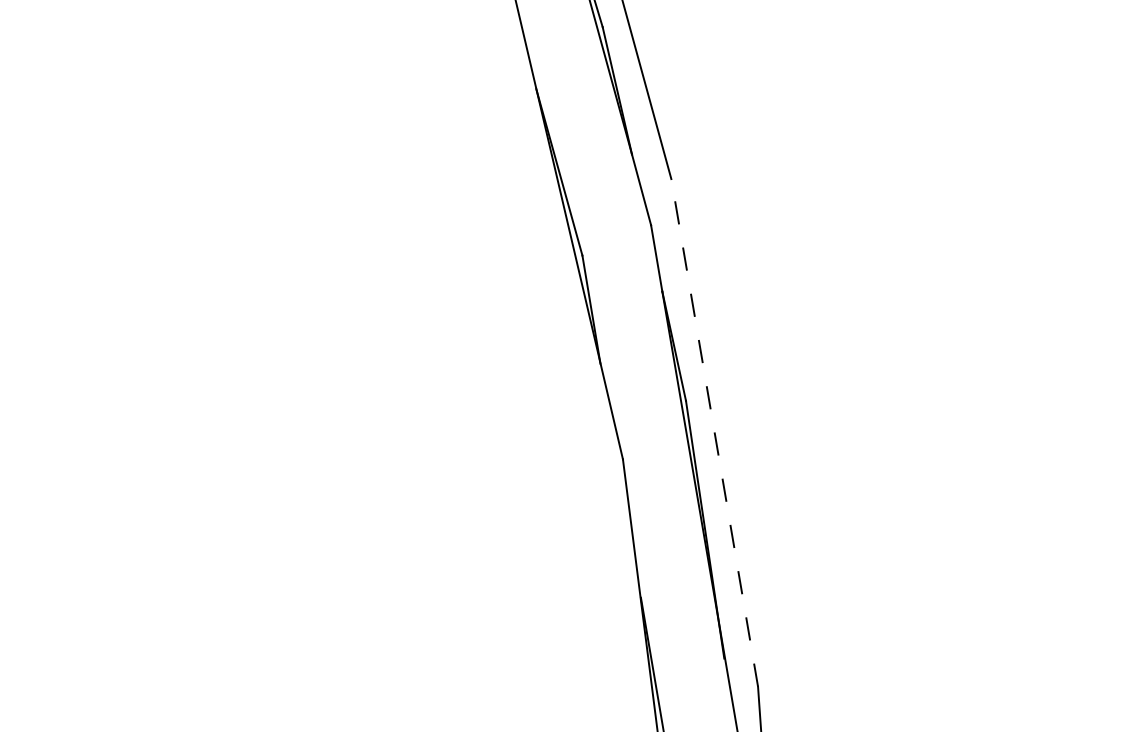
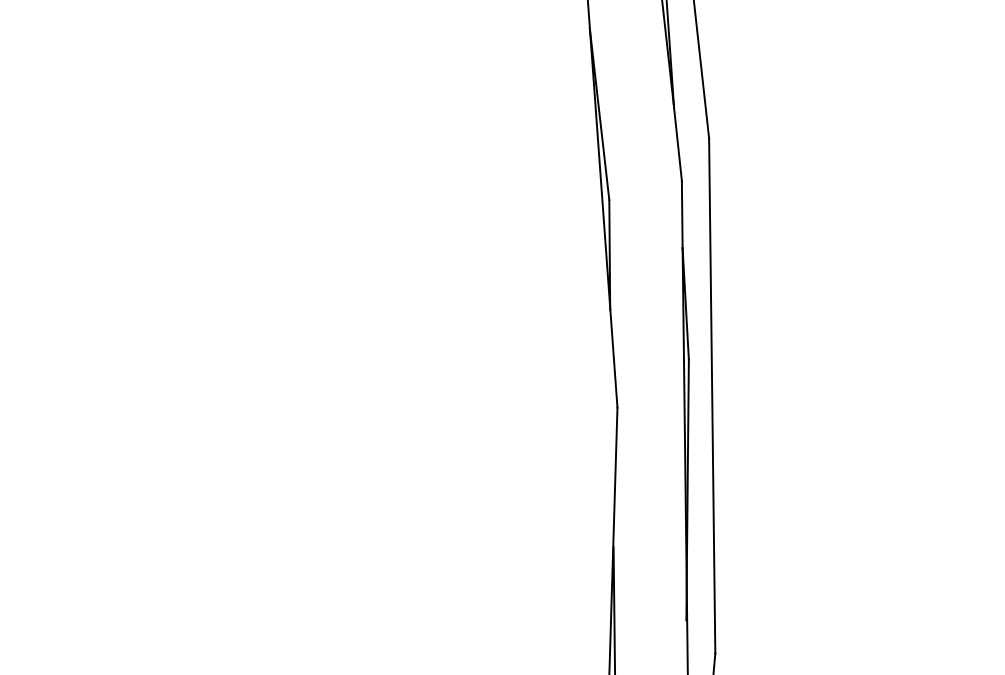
line: (714, 432) -> (712, 395), dashed -> solid

